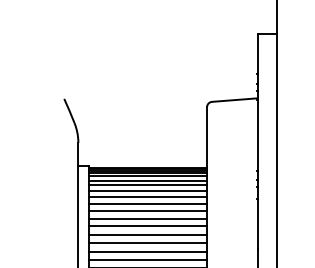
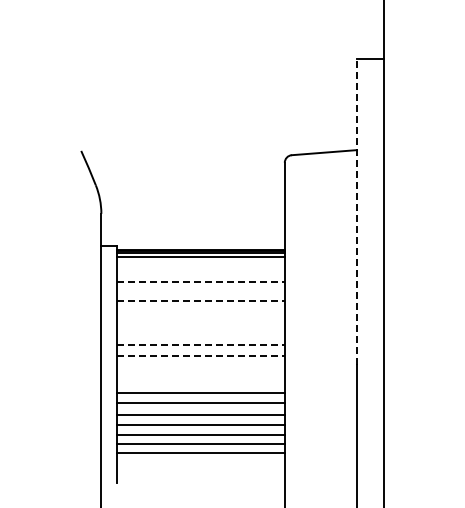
line: (258, 141) -> (357, 211), solid -> dashed
line: (147, 176) -> (200, 261), removed
line: (147, 180) -> (200, 267), removed
line: (147, 185) -> (200, 274), removed
line: (148, 191) -> (201, 282), solid -> dashed
line: (147, 196) -> (200, 290), removed
line: (148, 203) -> (201, 300), solid -> dashed
line: (147, 210) -> (200, 310), removed
line: (147, 218) -> (200, 321), removed
line: (147, 226) -> (200, 332), removed
line: (148, 234) -> (201, 344), solid -> dashed
line: (148, 243) -> (201, 356), solid -> dashed
line: (147, 251) -> (200, 368), removed
line: (147, 259) -> (200, 380), removed

